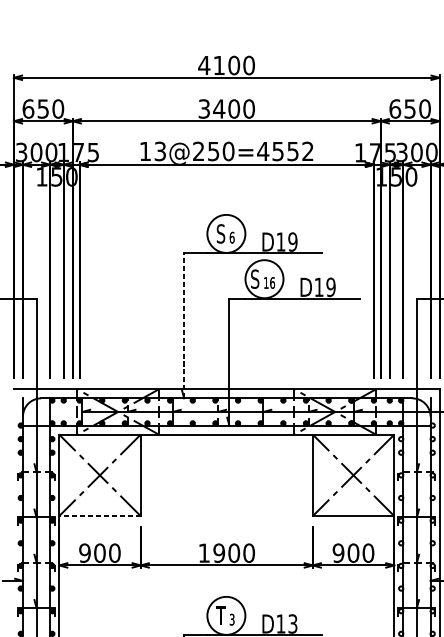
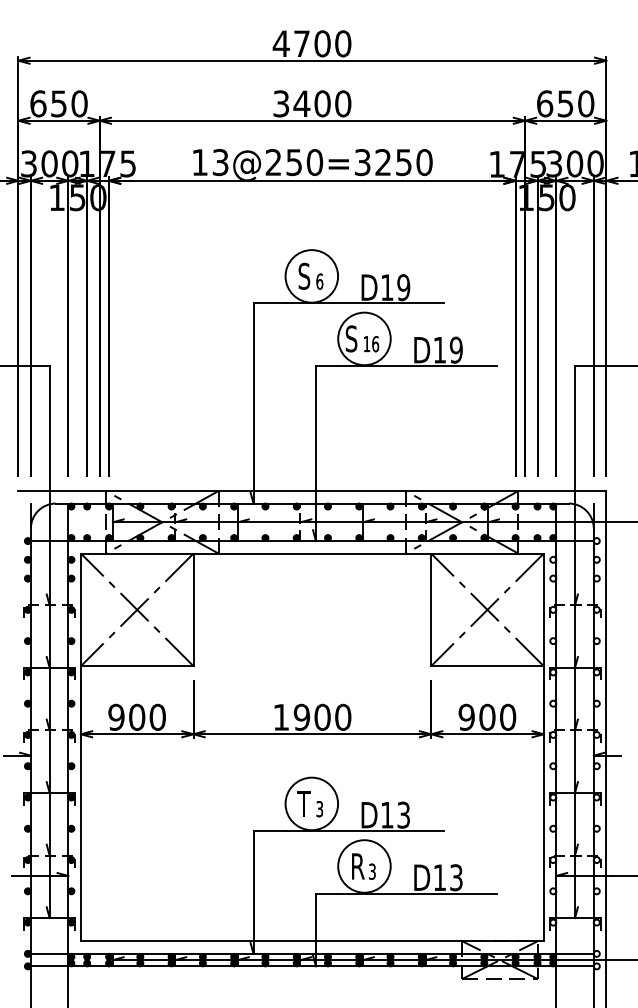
text: (218, 65) -> (301, 43), 4100 -> 4700
text: (285, 151) -> (393, 162), 13@250=4552 -> 13@250=3250
line: (184, 325) -> (253, 402), dashed -> solid
line: (99, 516) -> (136, 666), dashed -> solid

